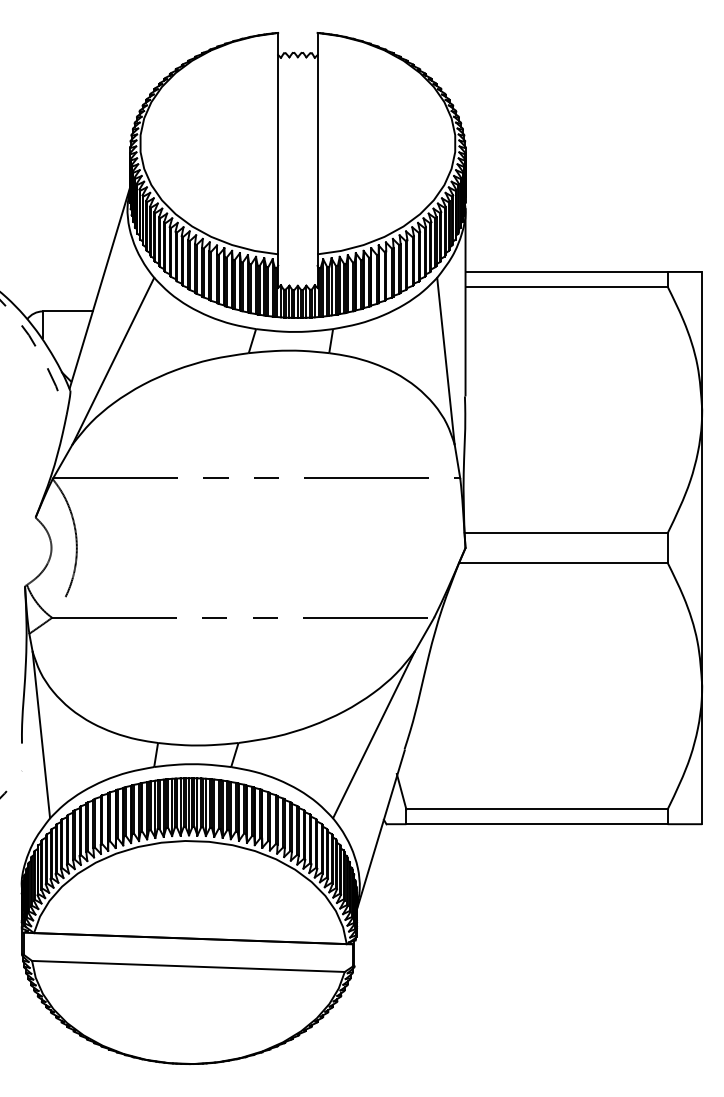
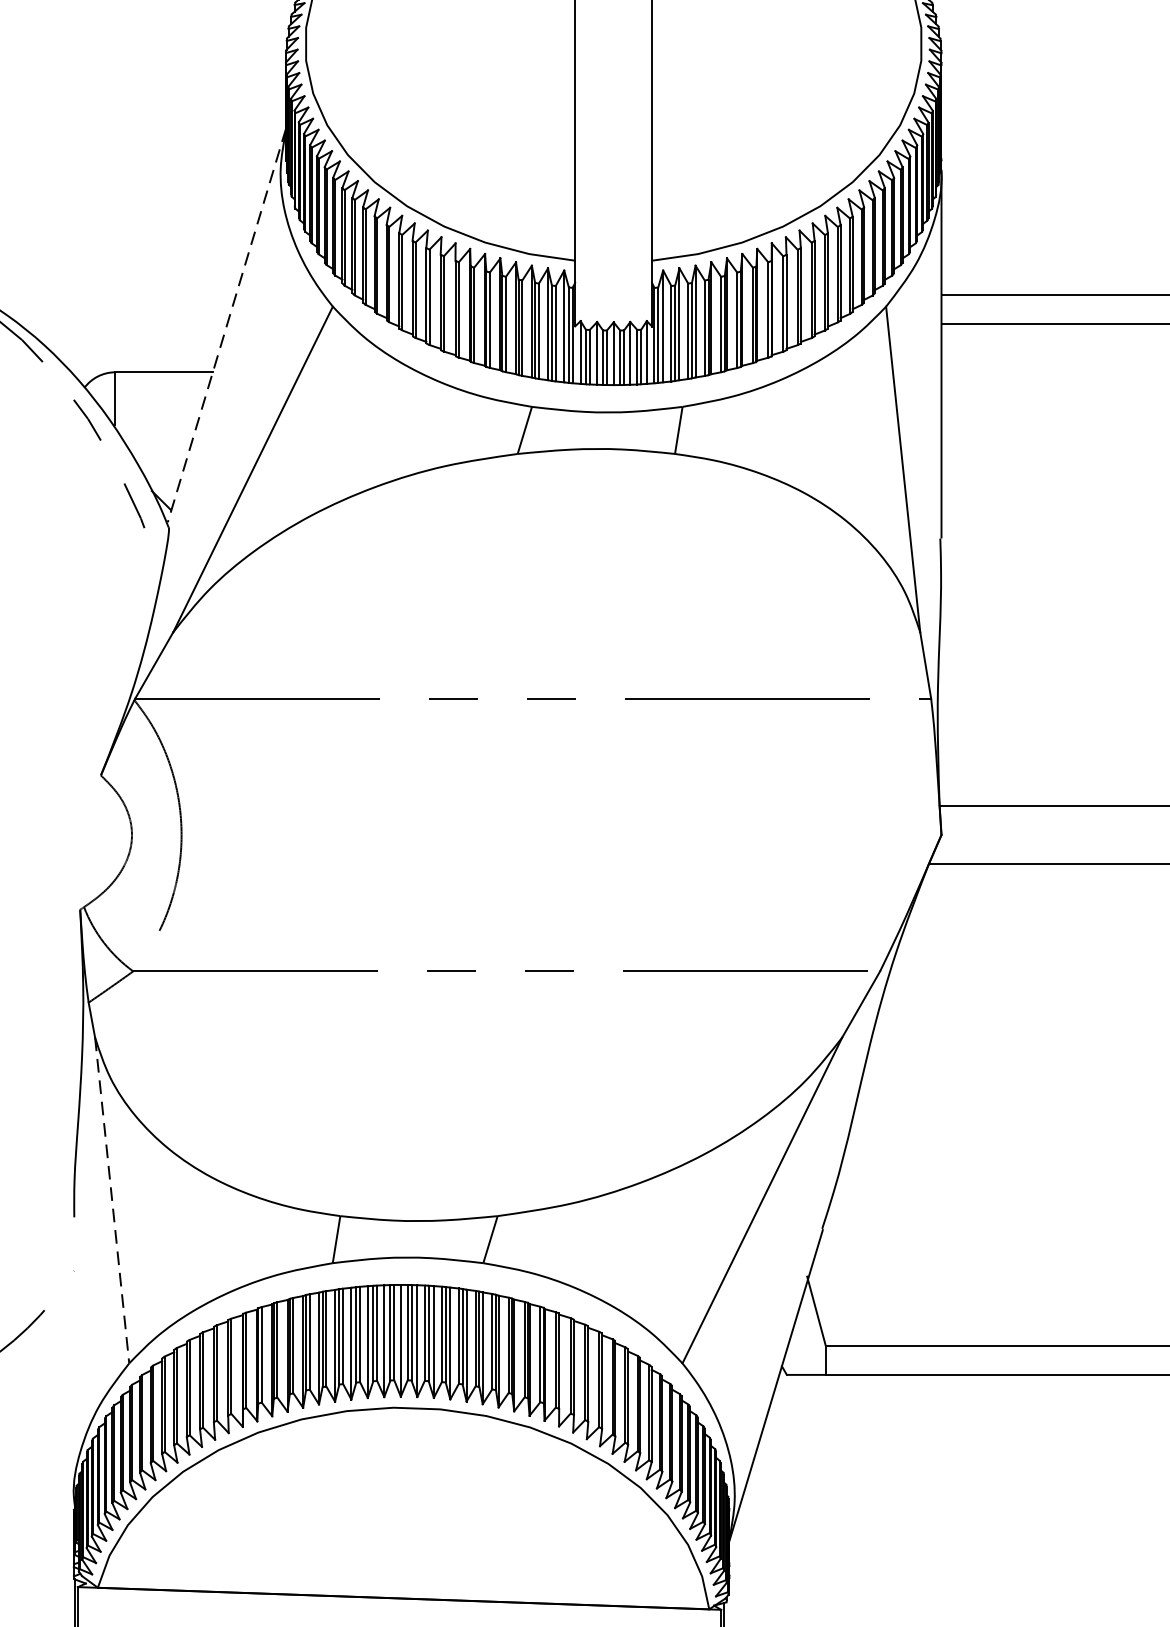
line: (99, 287) -> (225, 325), solid -> dashed
line: (41, 734) -> (112, 1199), solid -> dashed

